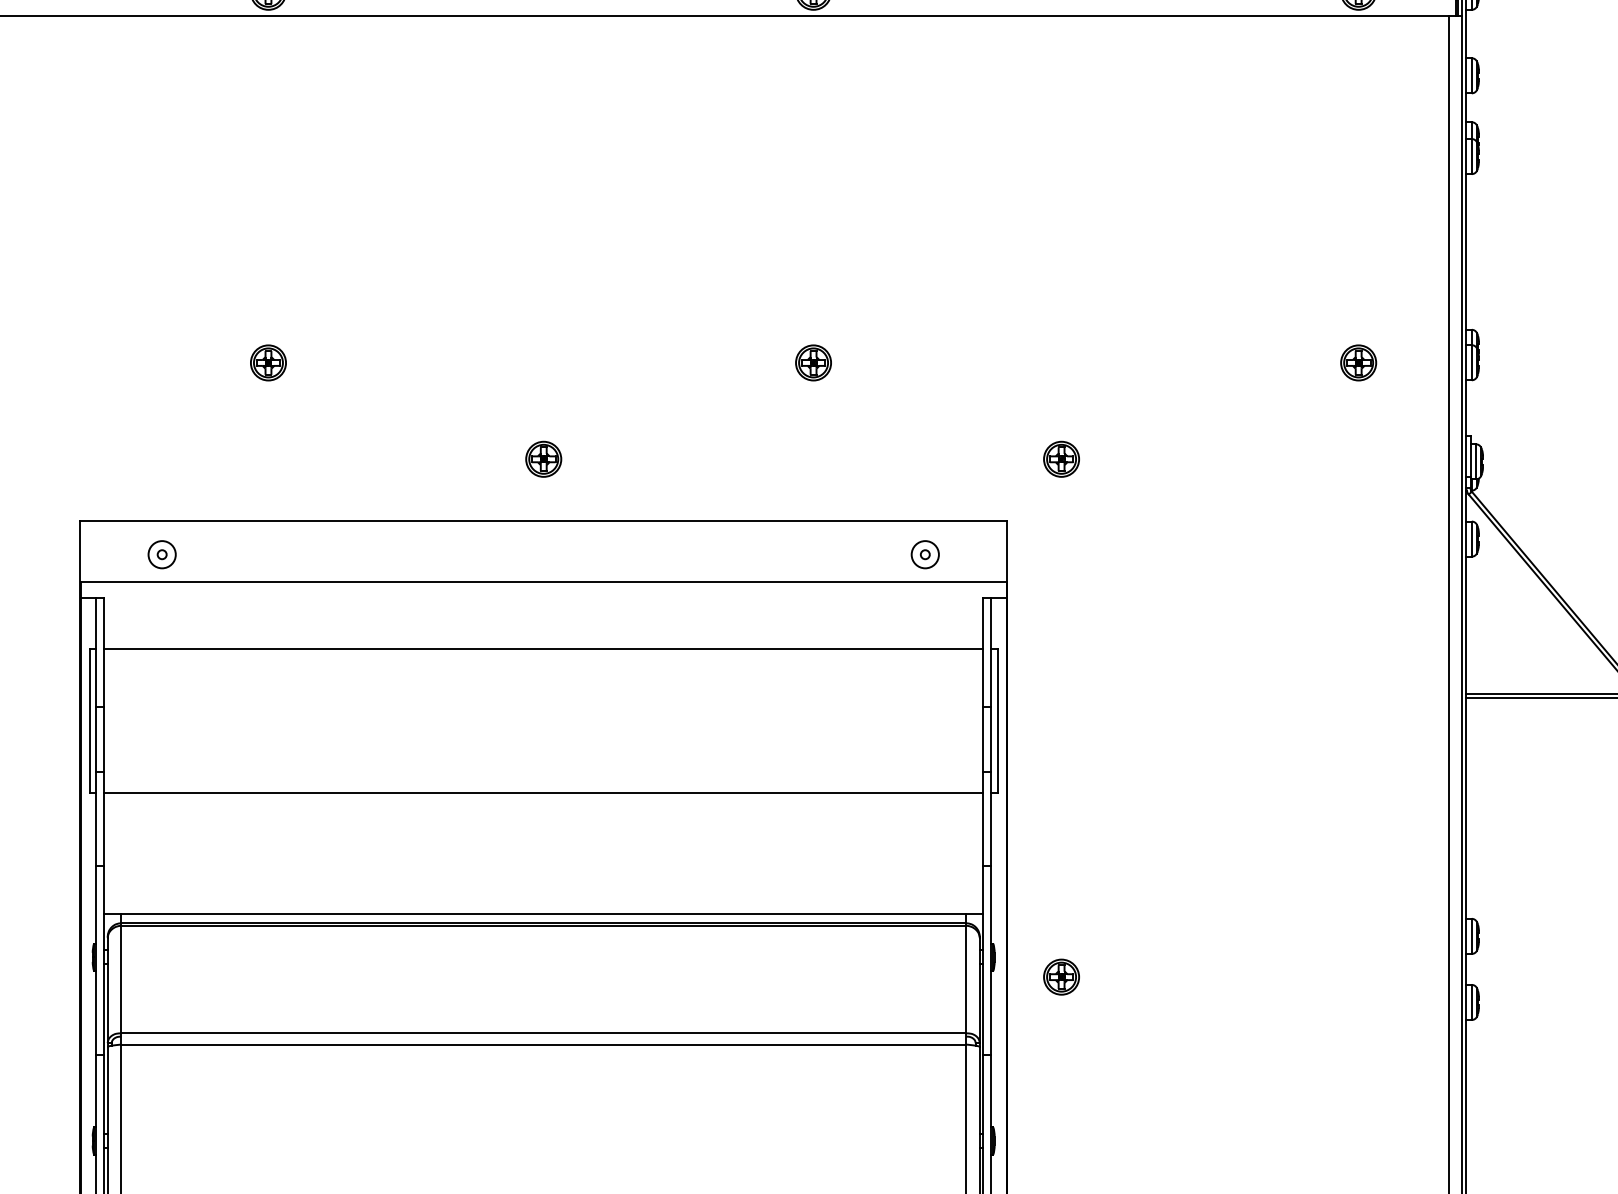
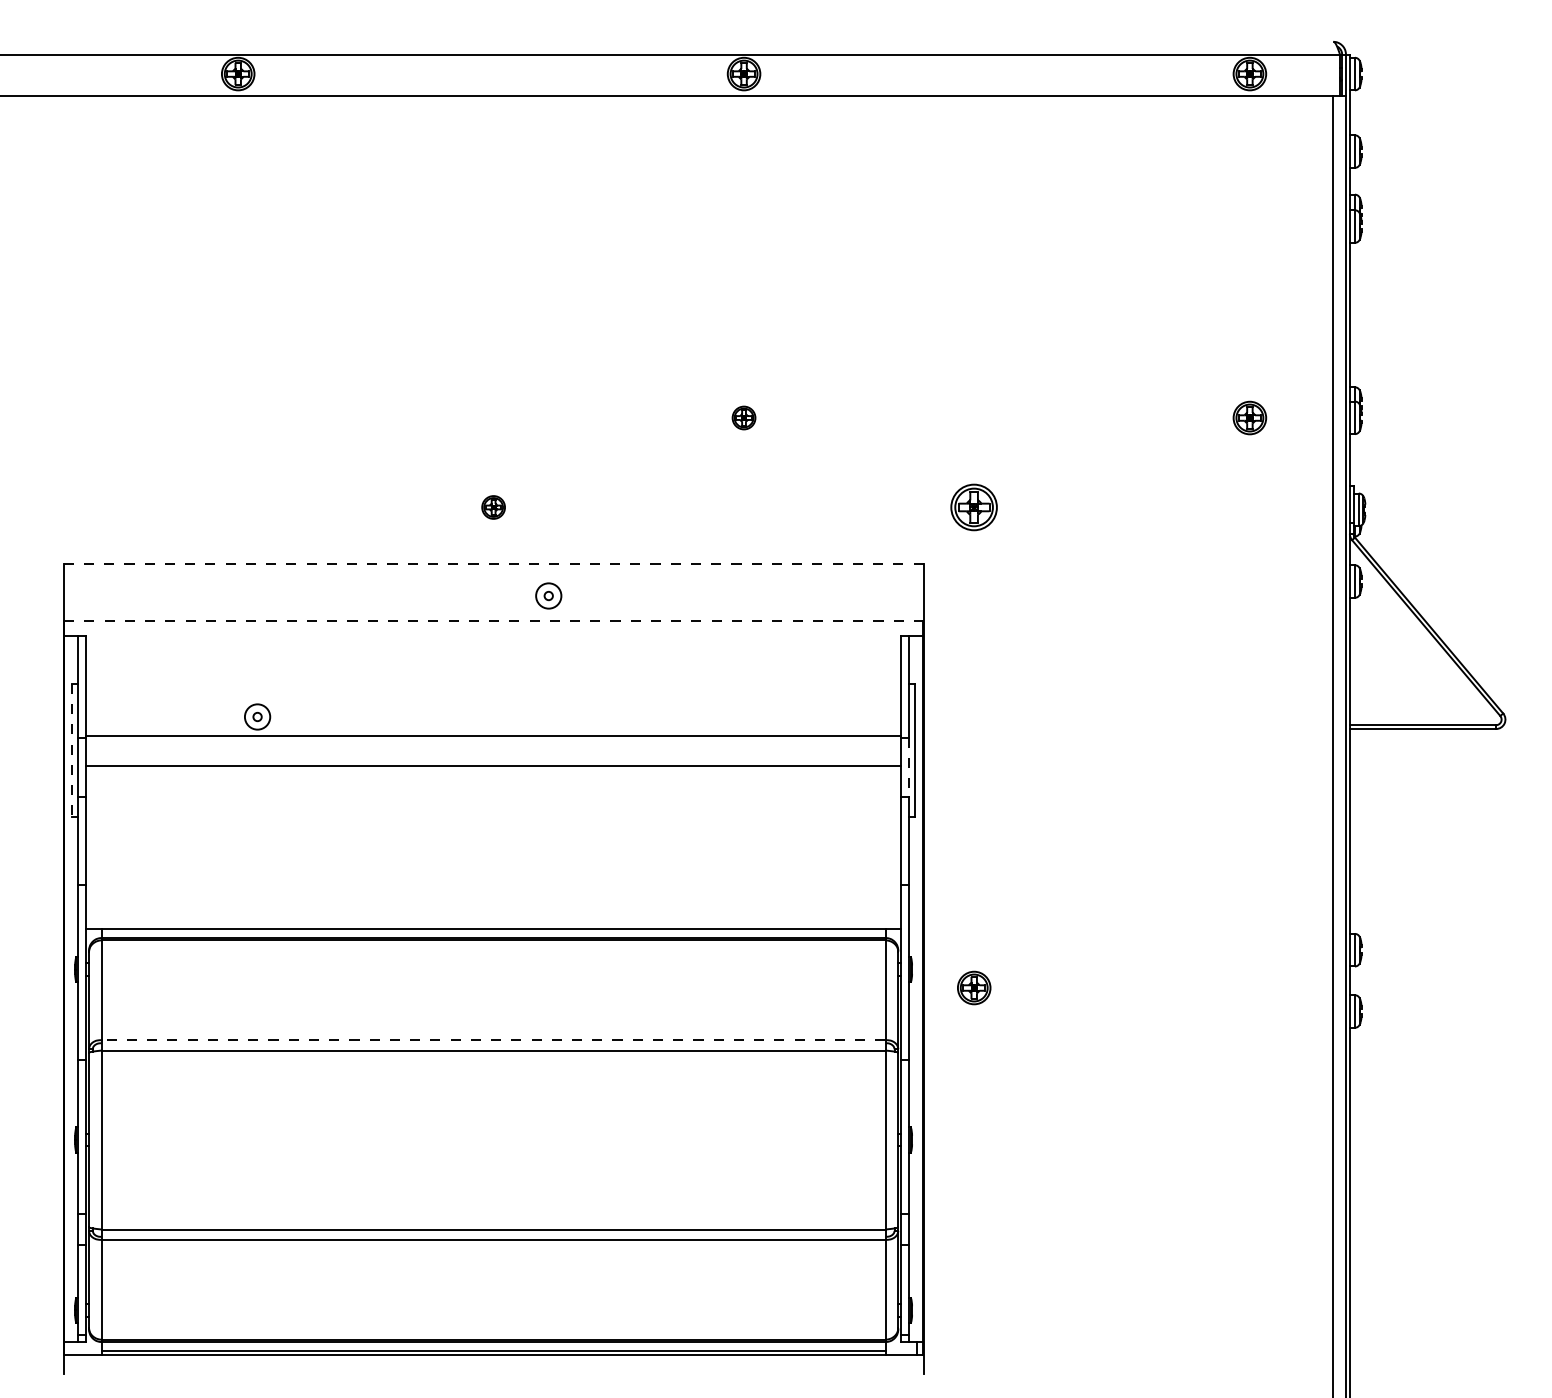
part: (268, 362) -> (238, 417), removed
part: (812, 362) -> (743, 417), size x0.7
part: (543, 459) -> (493, 507), size x0.7
part: (1061, 459) -> (974, 507), size x1.4
line: (543, 520) -> (493, 564), solid -> dashed
part: (162, 554) -> (257, 716), moved
part: (925, 554) -> (548, 595), moved
line: (543, 582) -> (493, 621), solid -> dashed
line: (543, 649) -> (493, 735), moved
line: (89, 721) -> (72, 750), solid -> dashed
line: (990, 739) -> (908, 767), solid -> dashed
line: (543, 792) -> (493, 765), moved
line: (543, 1033) -> (493, 1040), solid -> dashed

